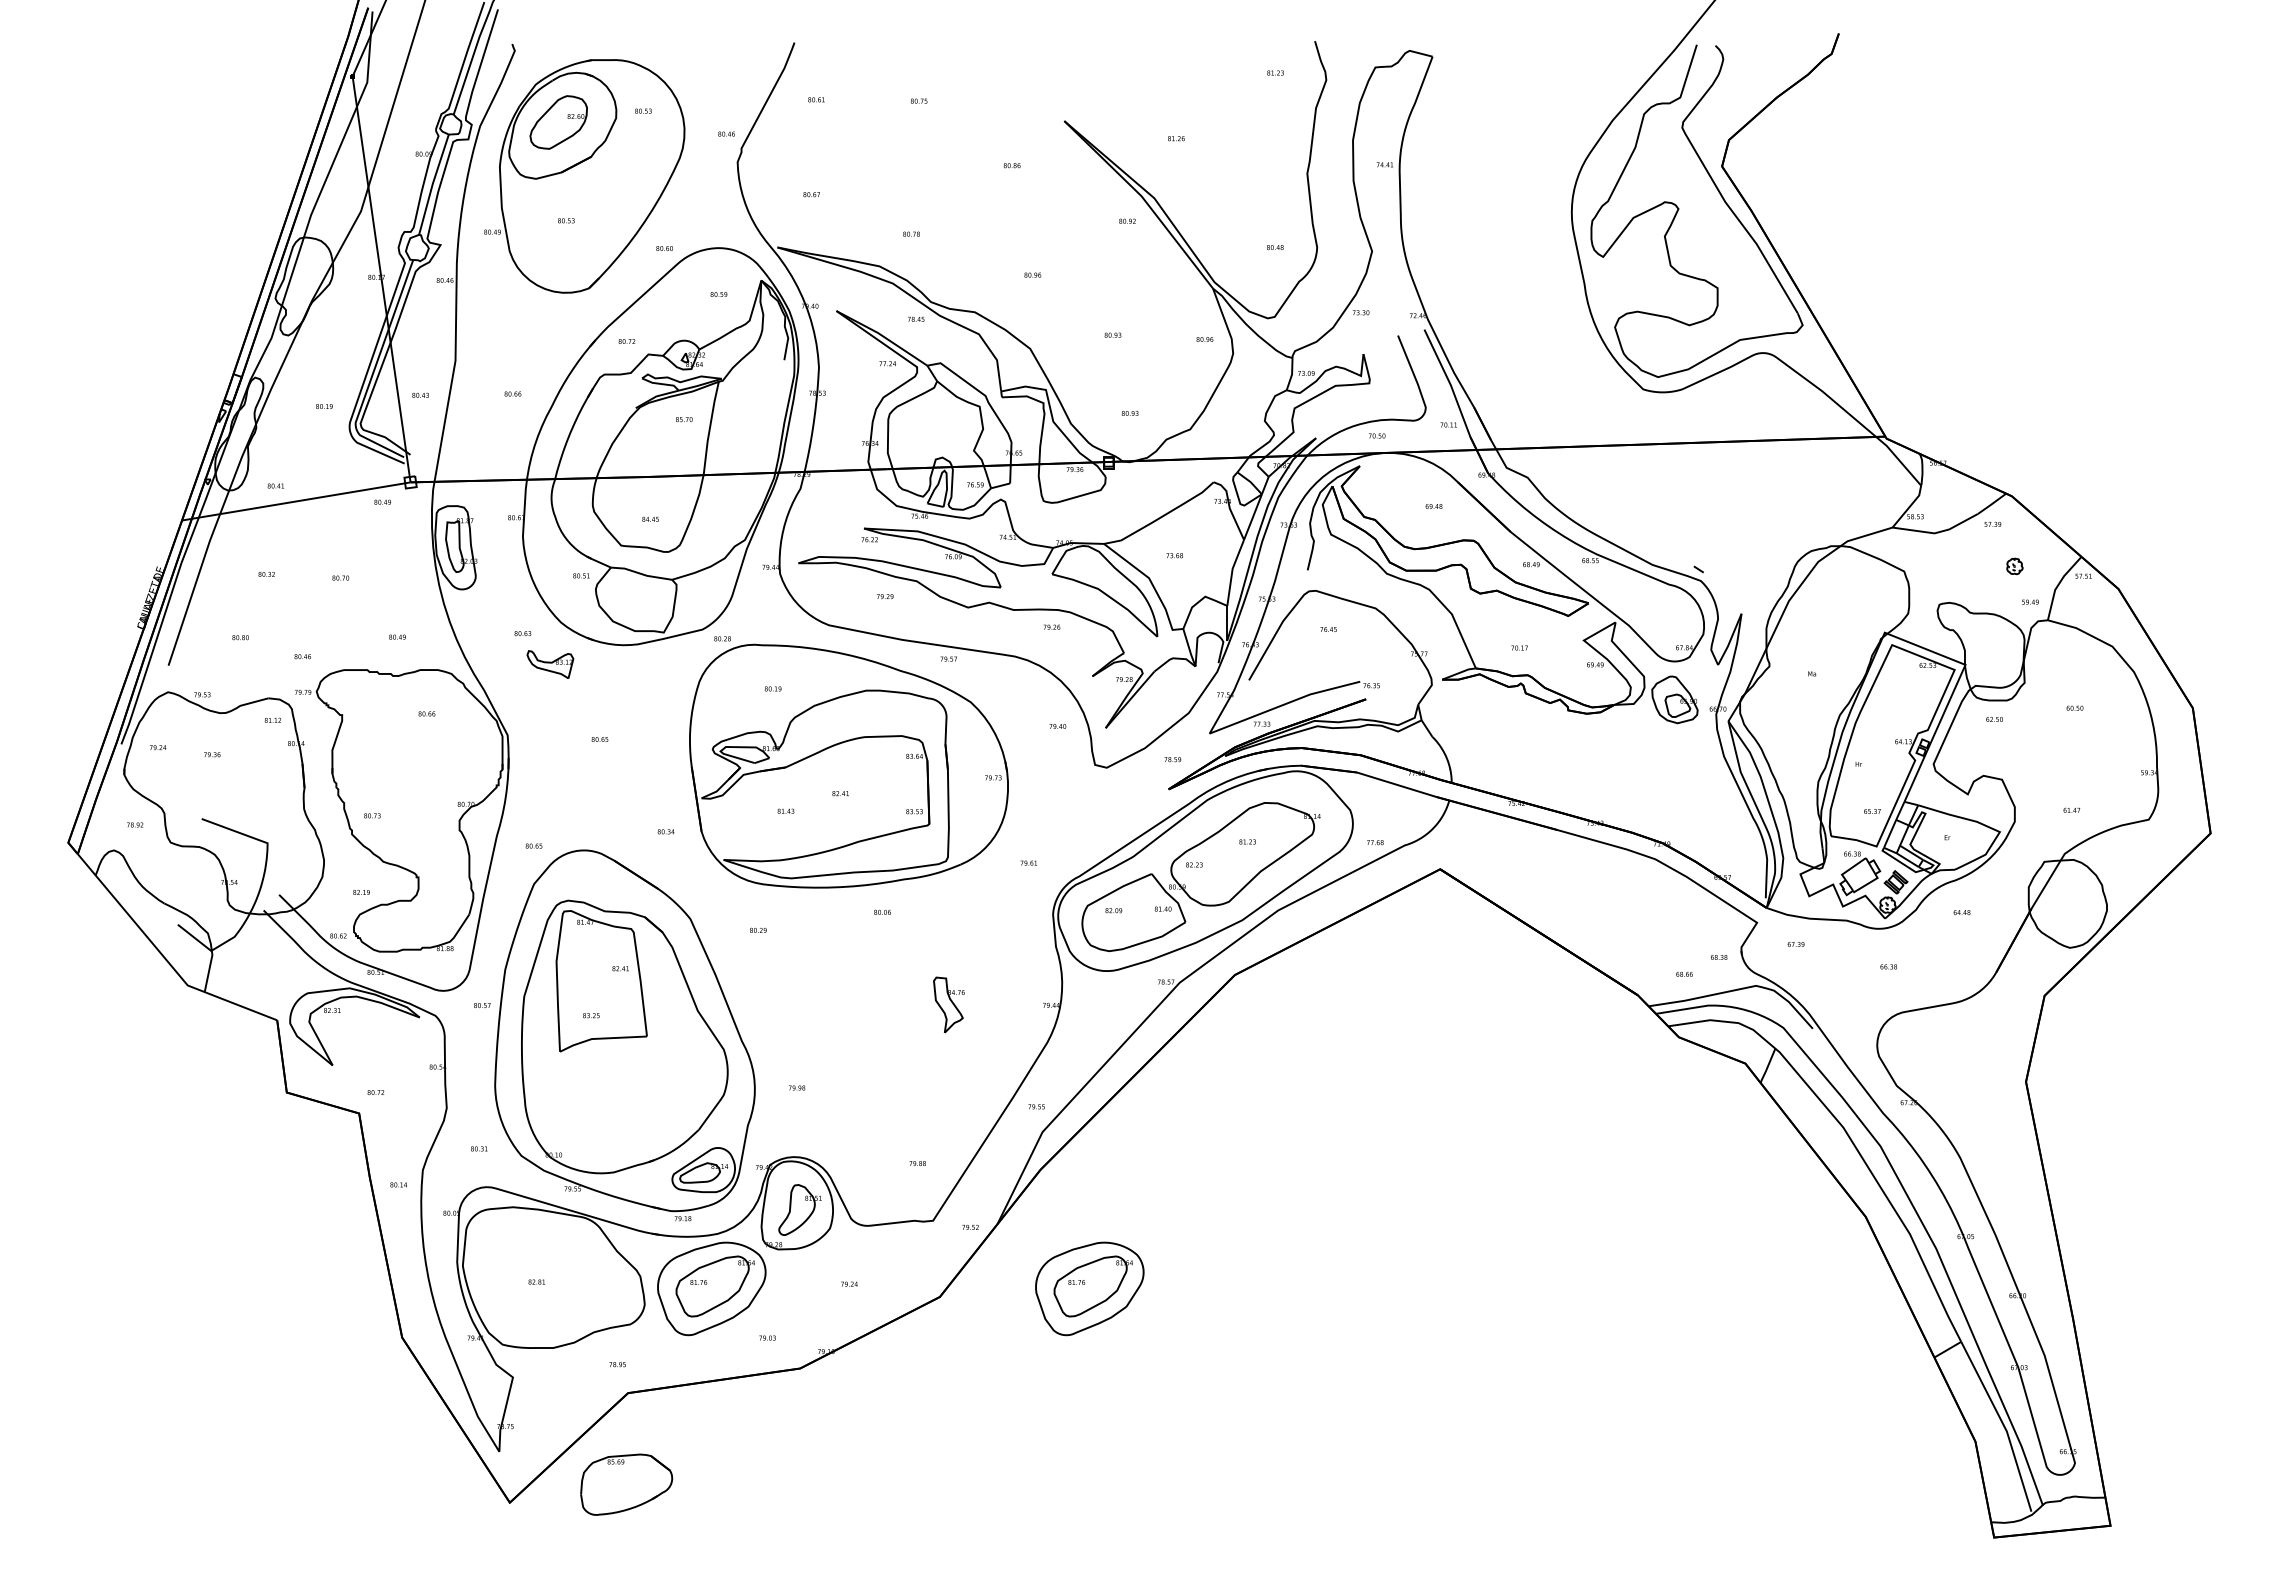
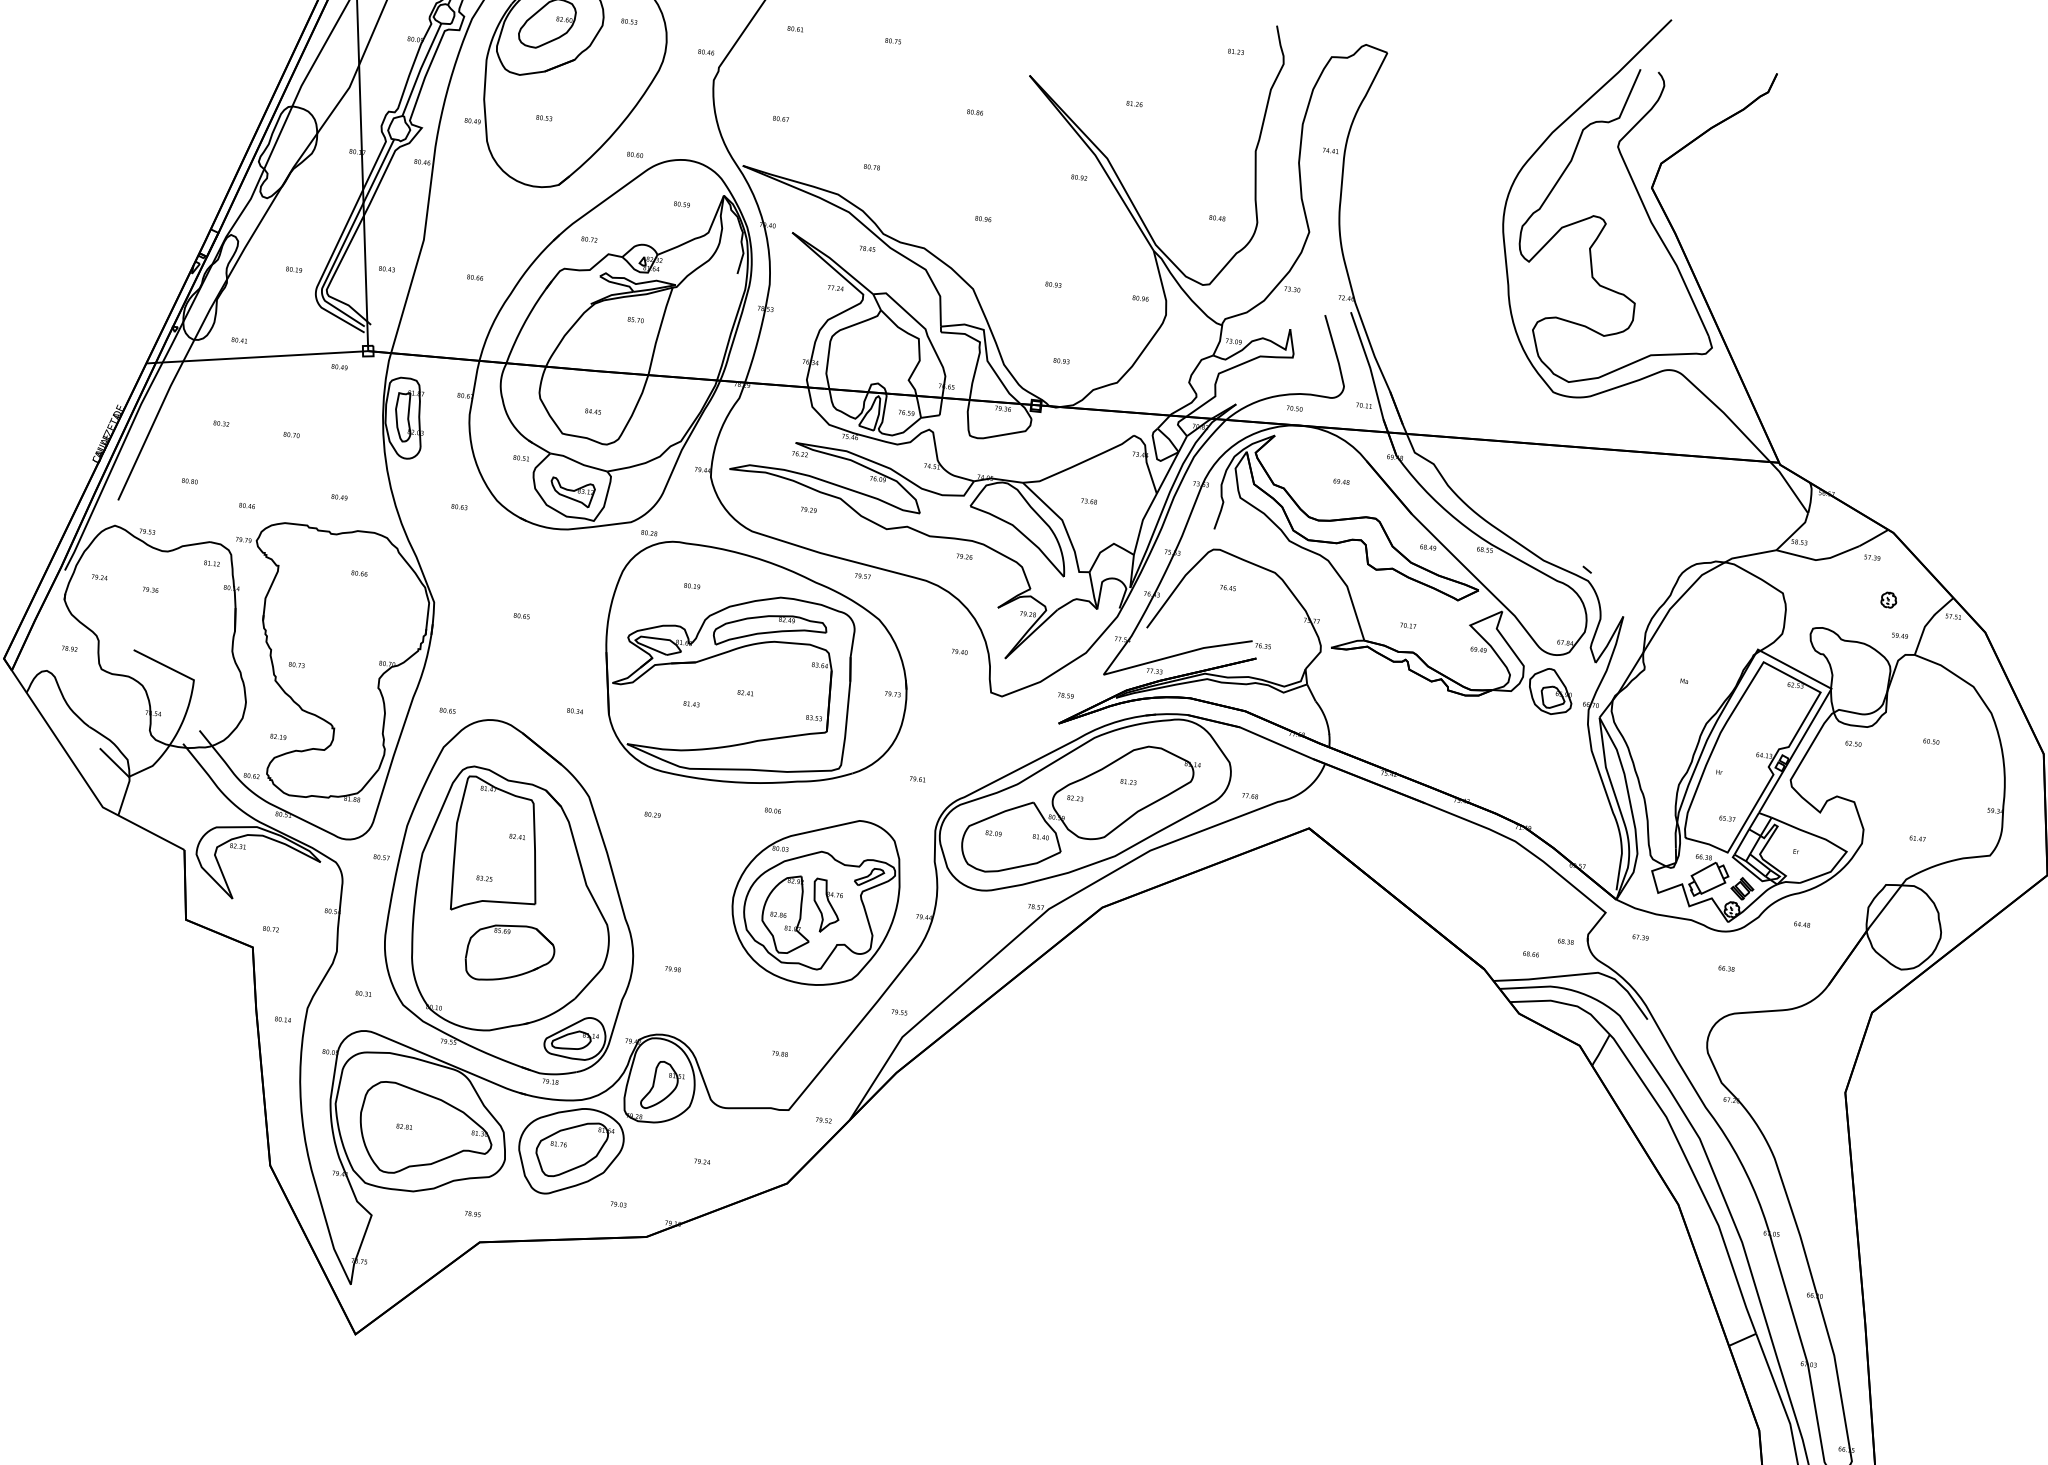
part: (550, 664) -> (572, 492), moved
part: (859, 727) -> (770, 632), added
part: (936, 1000) -> (815, 900), added
part: (559, 1284) -> (425, 1131), added
part: (1089, 1288) -> (930, 1191), removed
part: (626, 1484) -> (510, 953), moved

